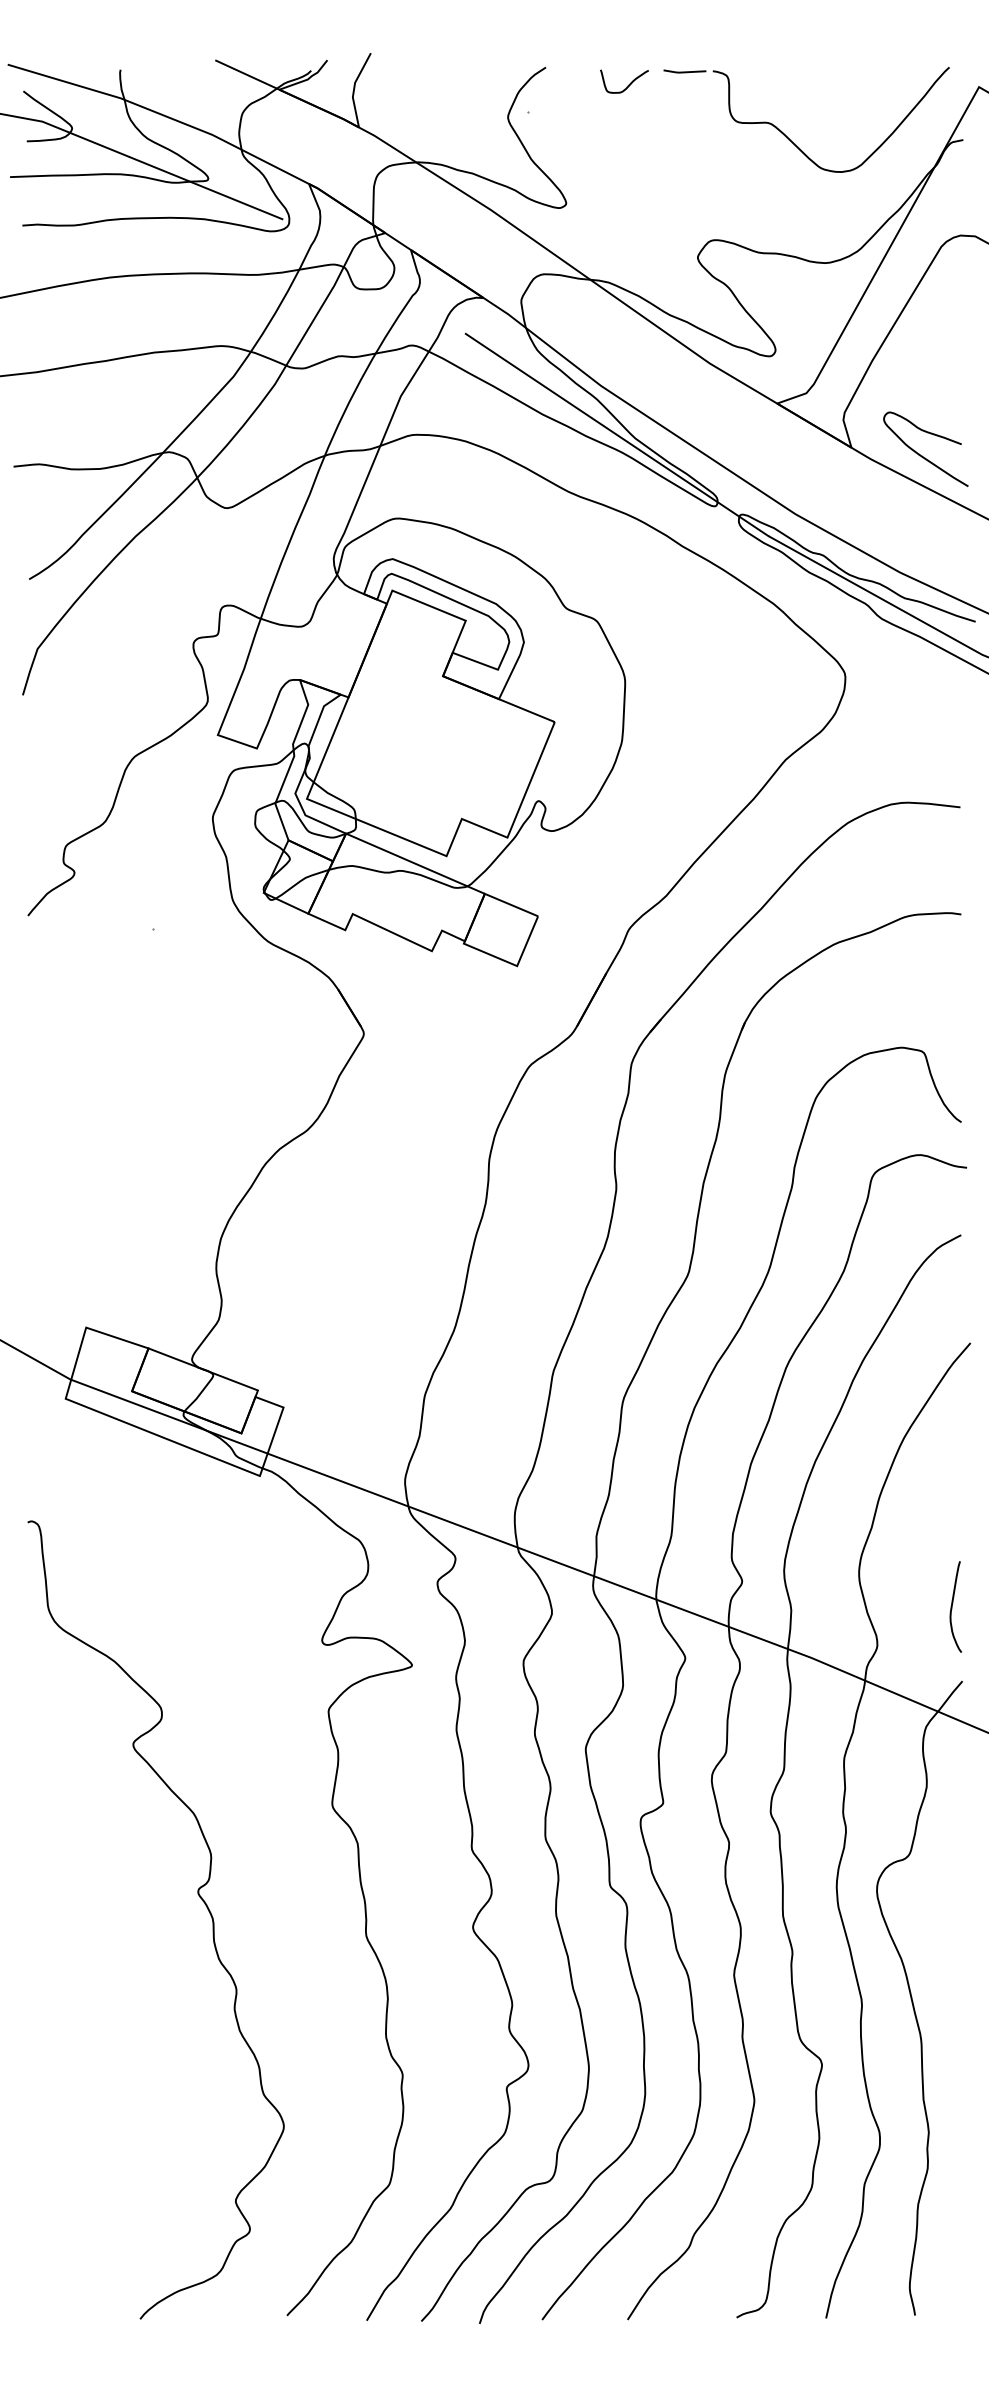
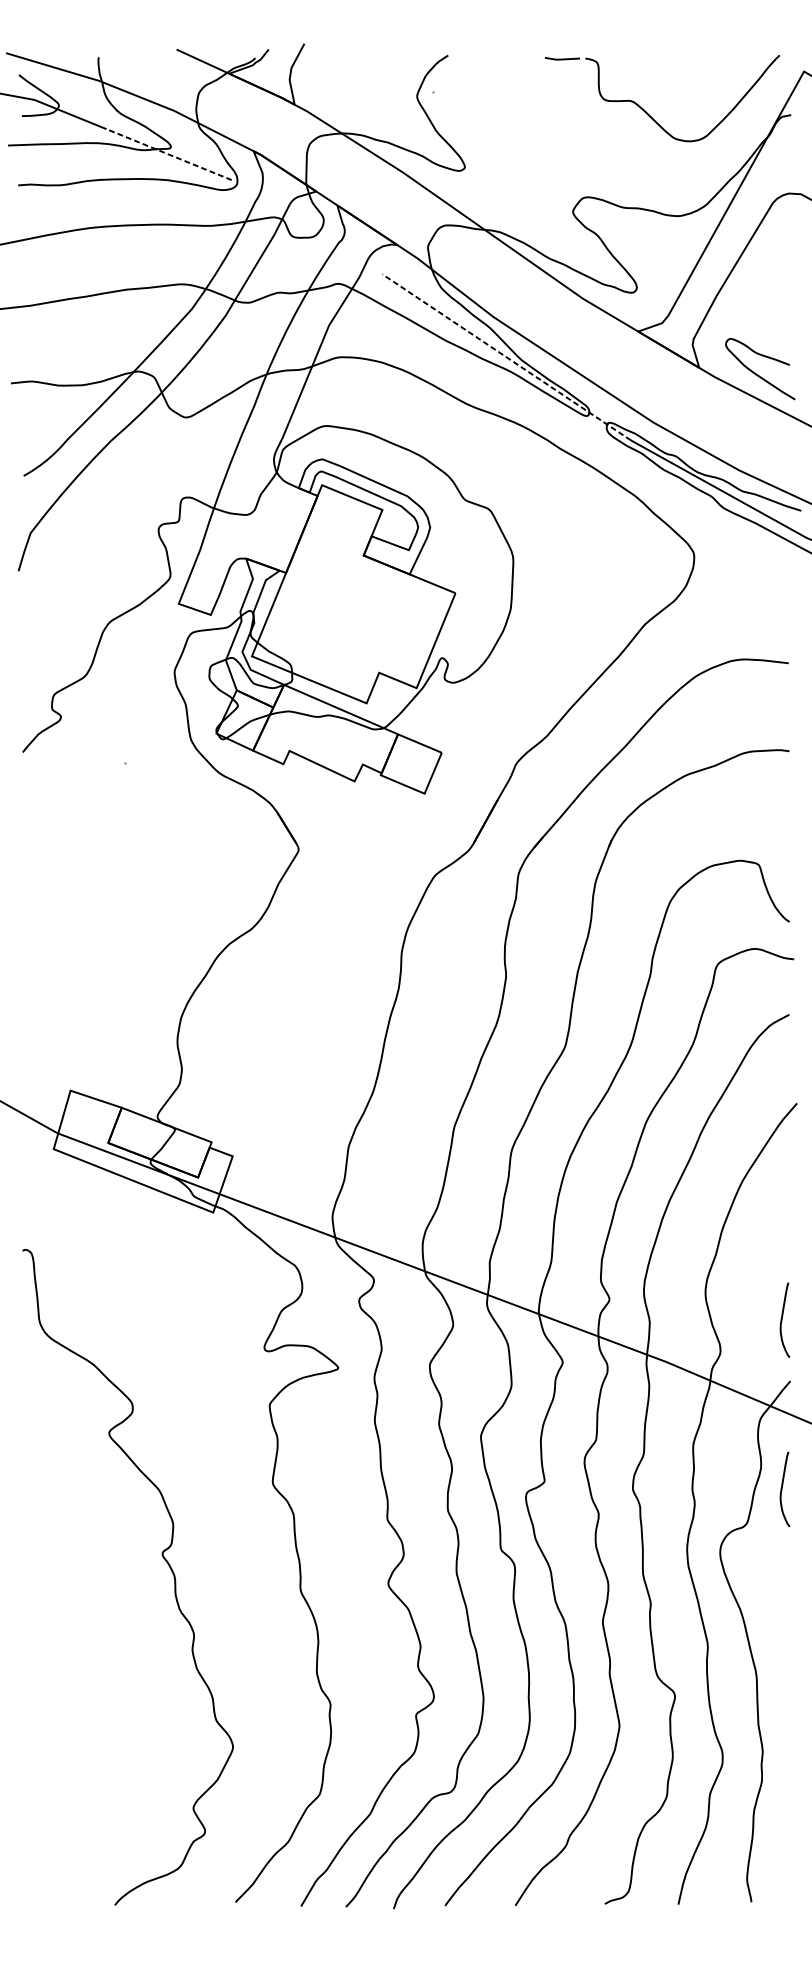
curve: (628, 84) -> (516, 69), removed
line: (205, 188) -> (168, 154), solid -> dashed
line: (617, 434) -> (507, 356), solid -> dashed
curve: (952, 1812) -> (782, 1489), added

